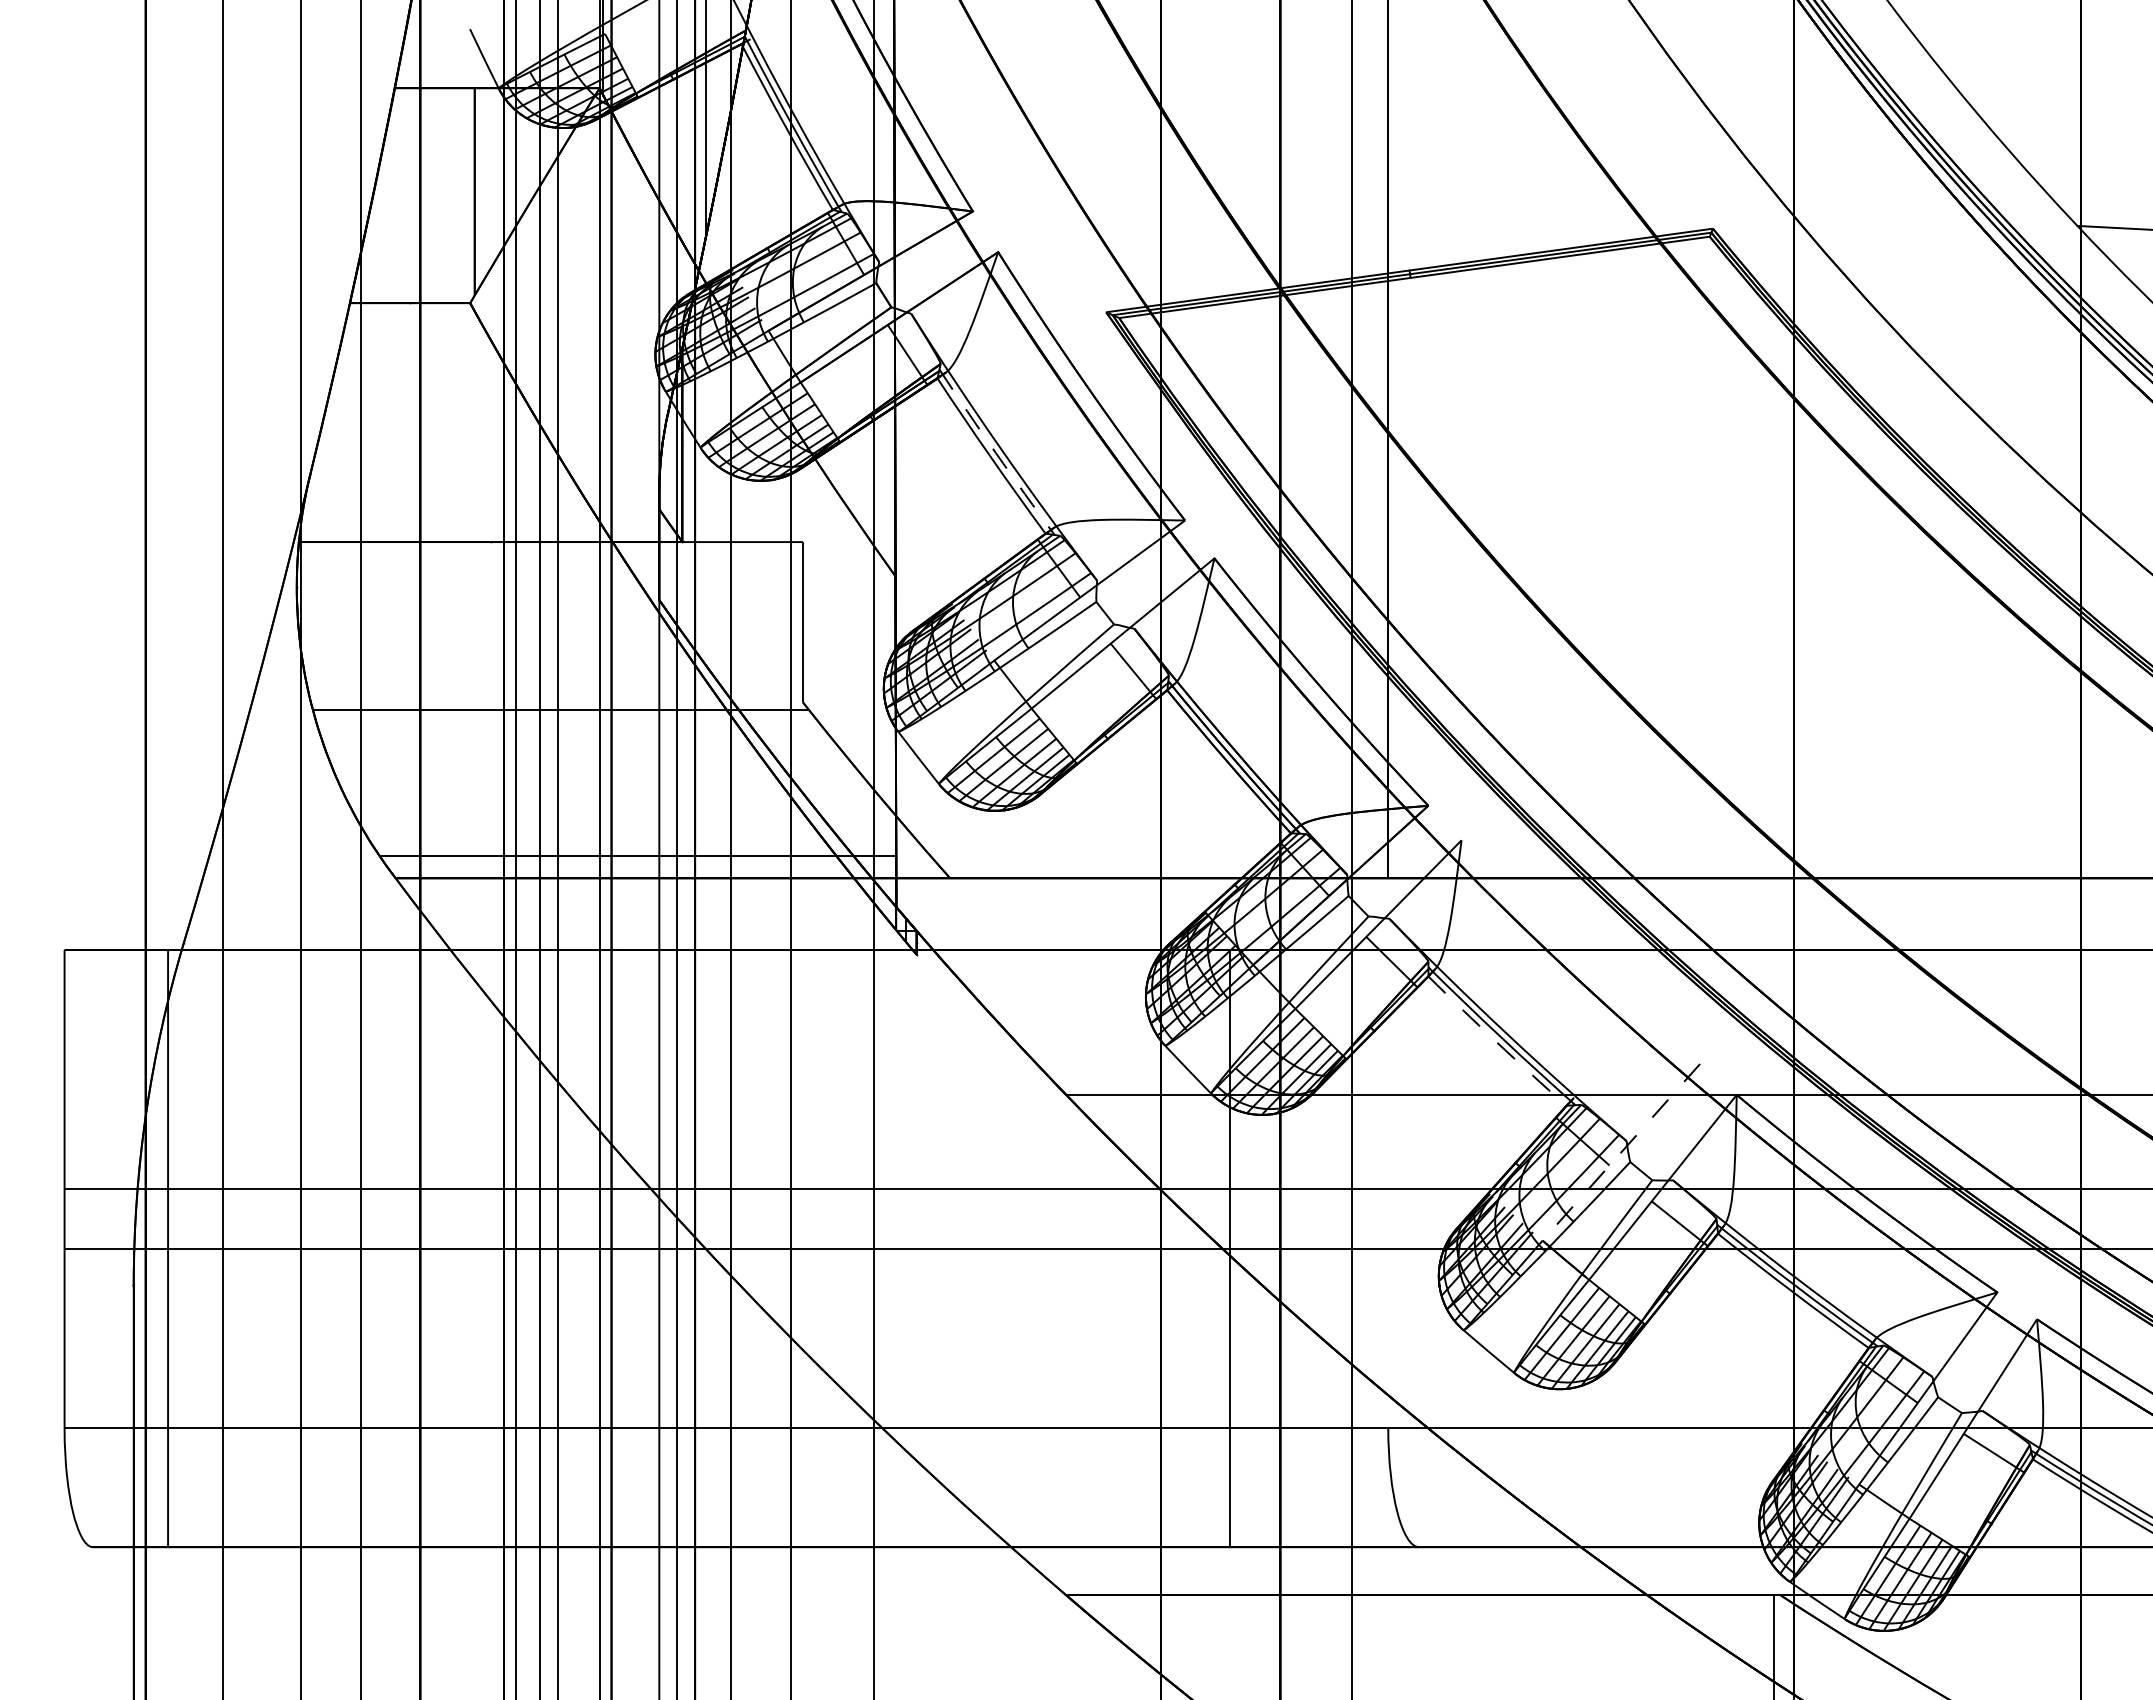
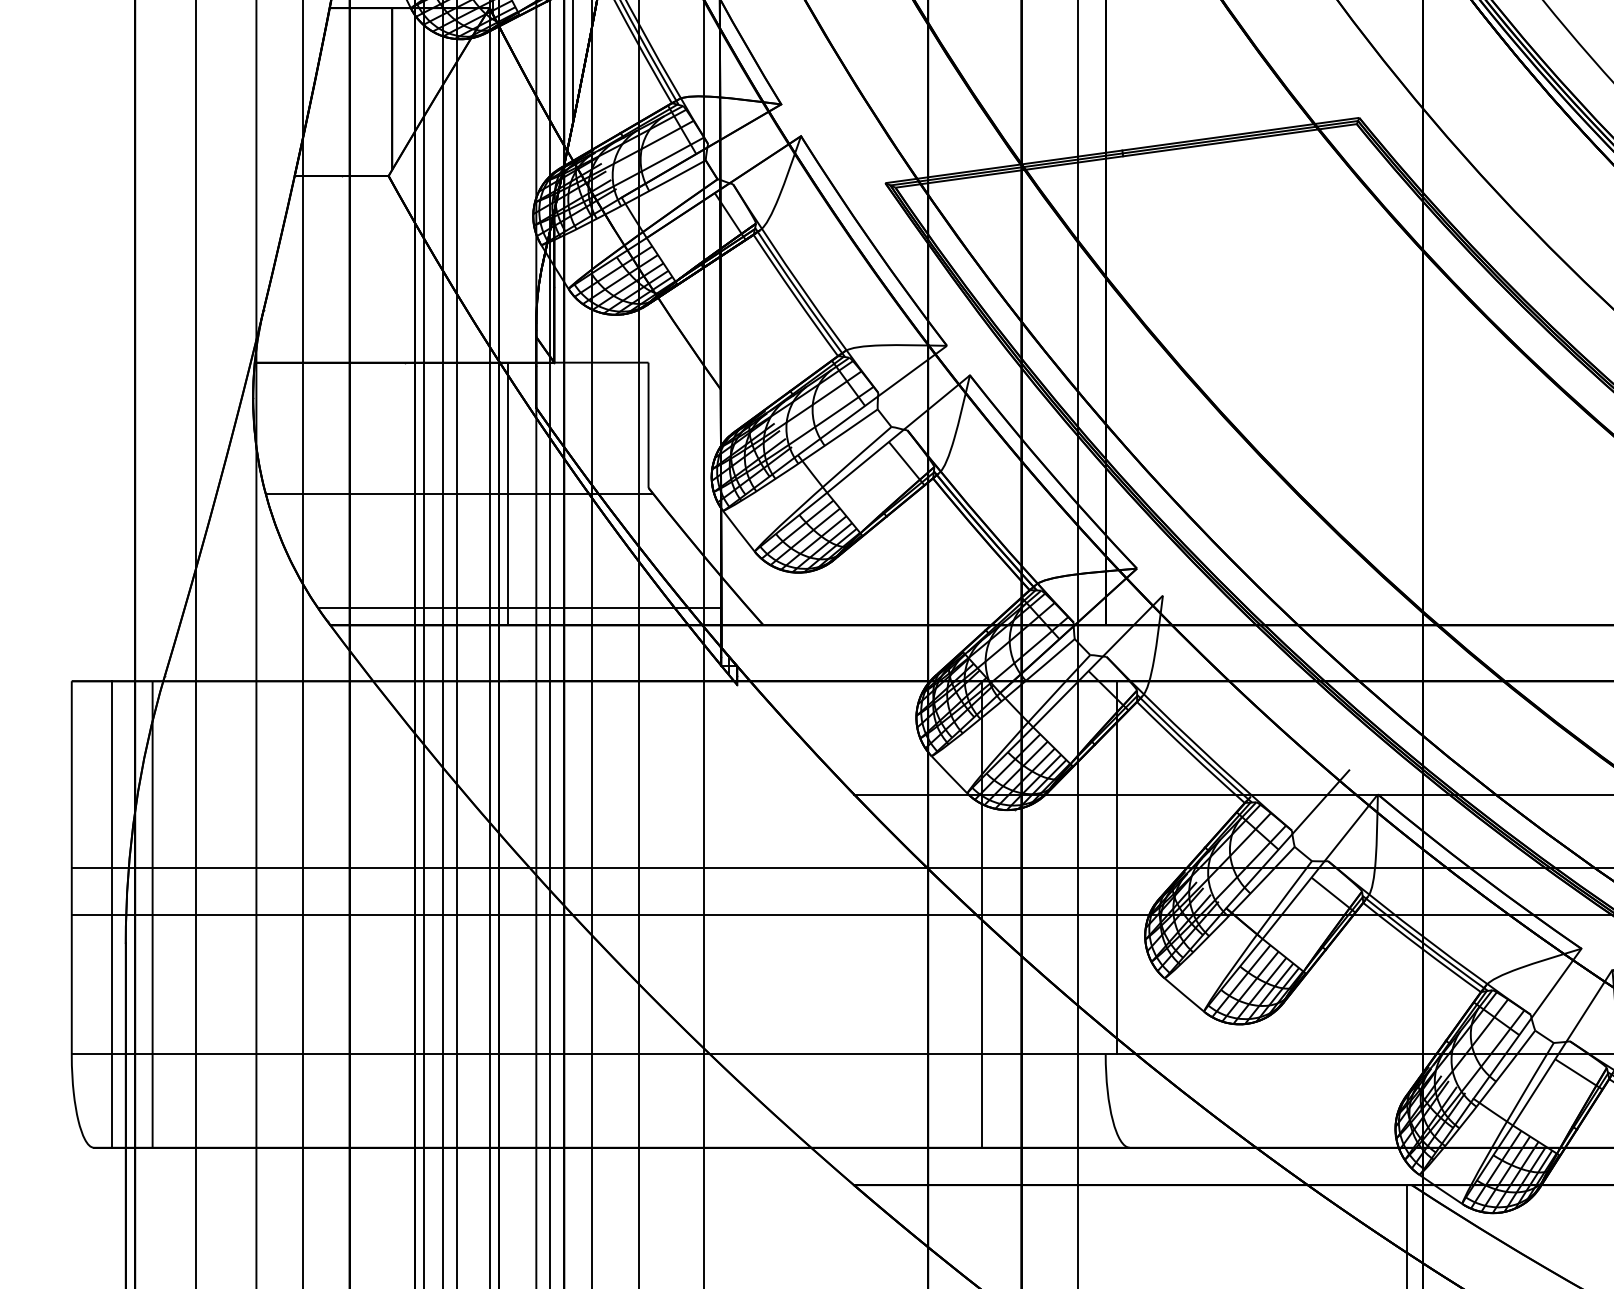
arc: (995, 453) -> (798, 293), dashed -> solid
line: (623, 710) -> (508, 494), added
arc: (1496, 1042) -> (1190, 753), dashed -> solid
line: (1621, 1152) -> (1287, 839), dashed -> solid
line: (1402, 1188) -> (1116, 867), added
line: (116, 1248) -> (112, 914), added

